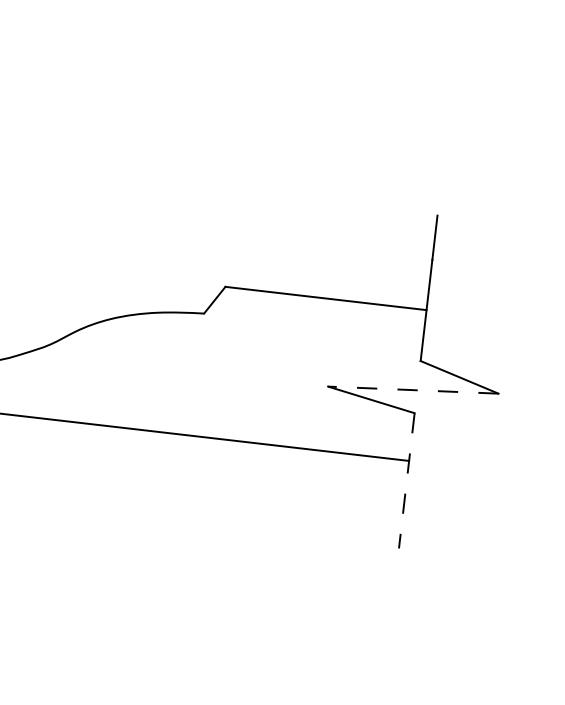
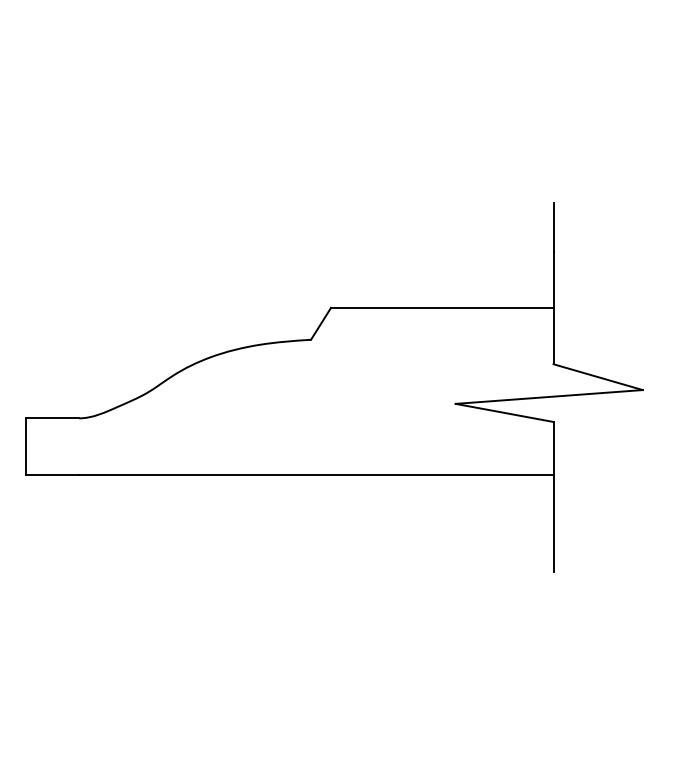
line: (413, 389) -> (549, 396), dashed -> solid
line: (406, 480) -> (553, 496), dashed -> solid

